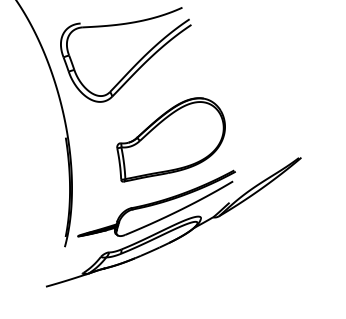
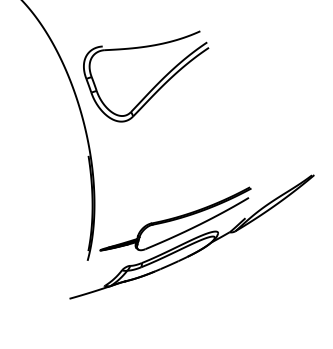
part: (170, 139) -> (188, 157), removed

